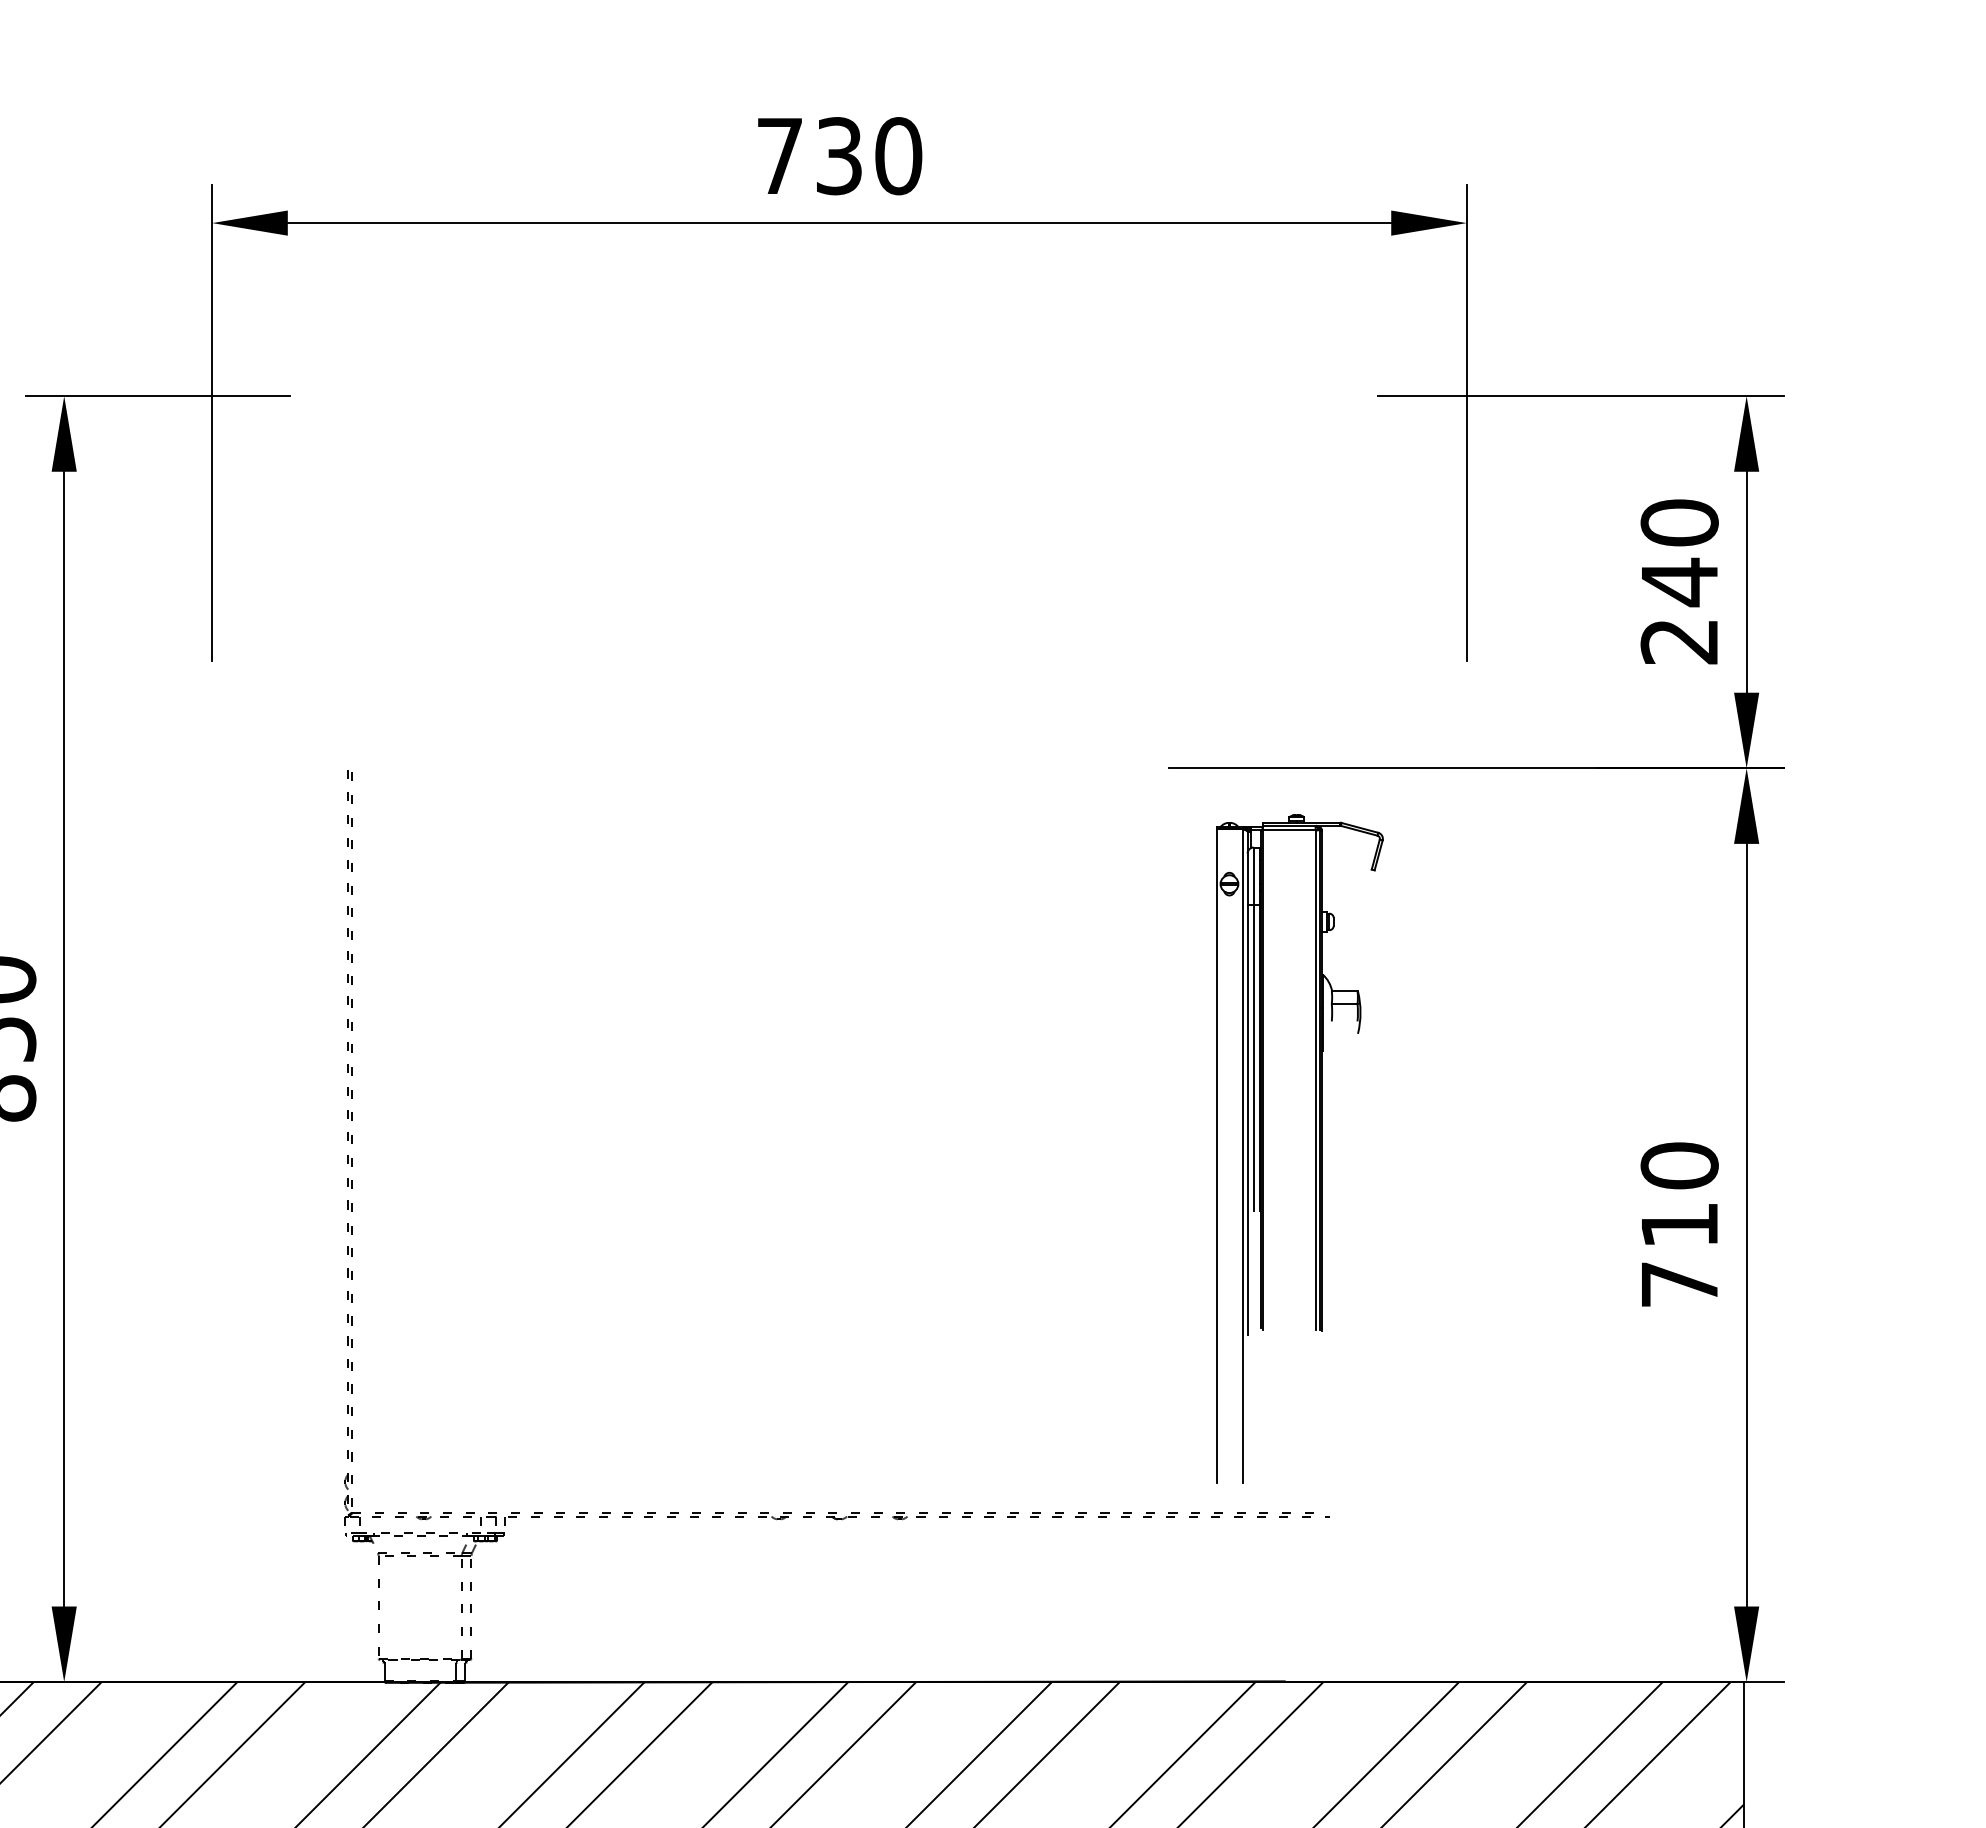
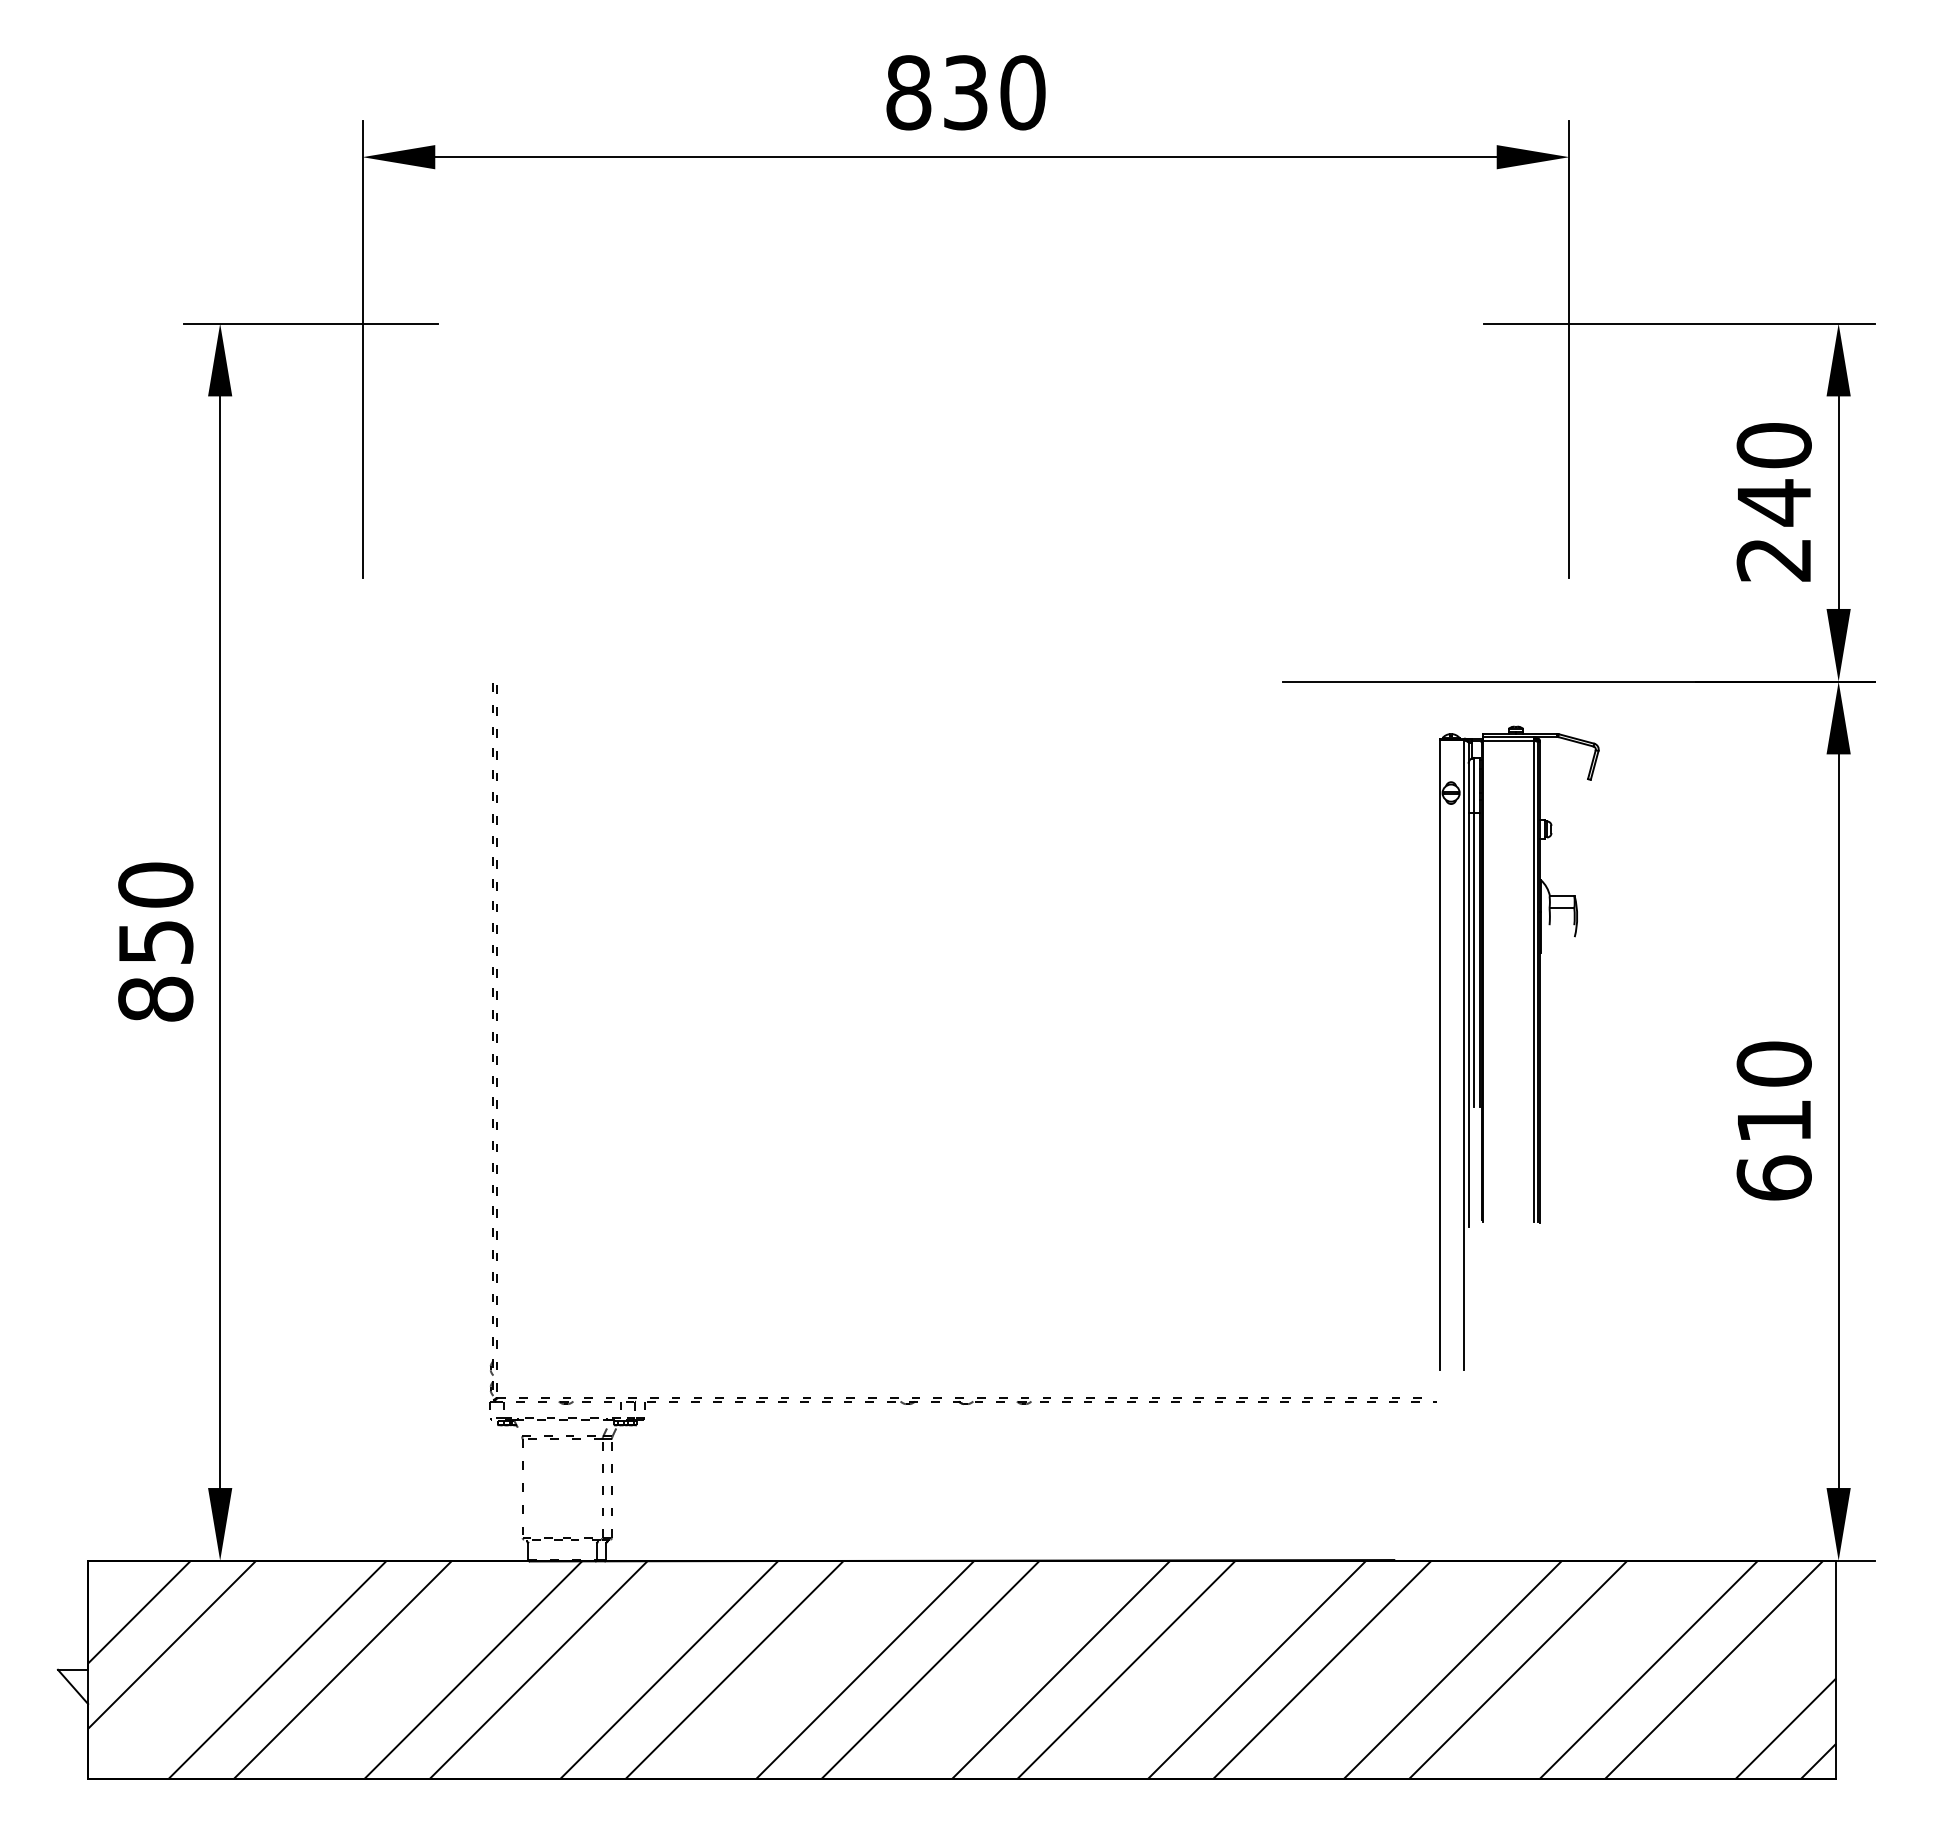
text: (779, 155) -> (908, 92), 730 -> 830
part: (1315, 1148) -> (1533, 1047), moved
text: (1678, 1283) -> (1773, 1177), 710 -> 610

